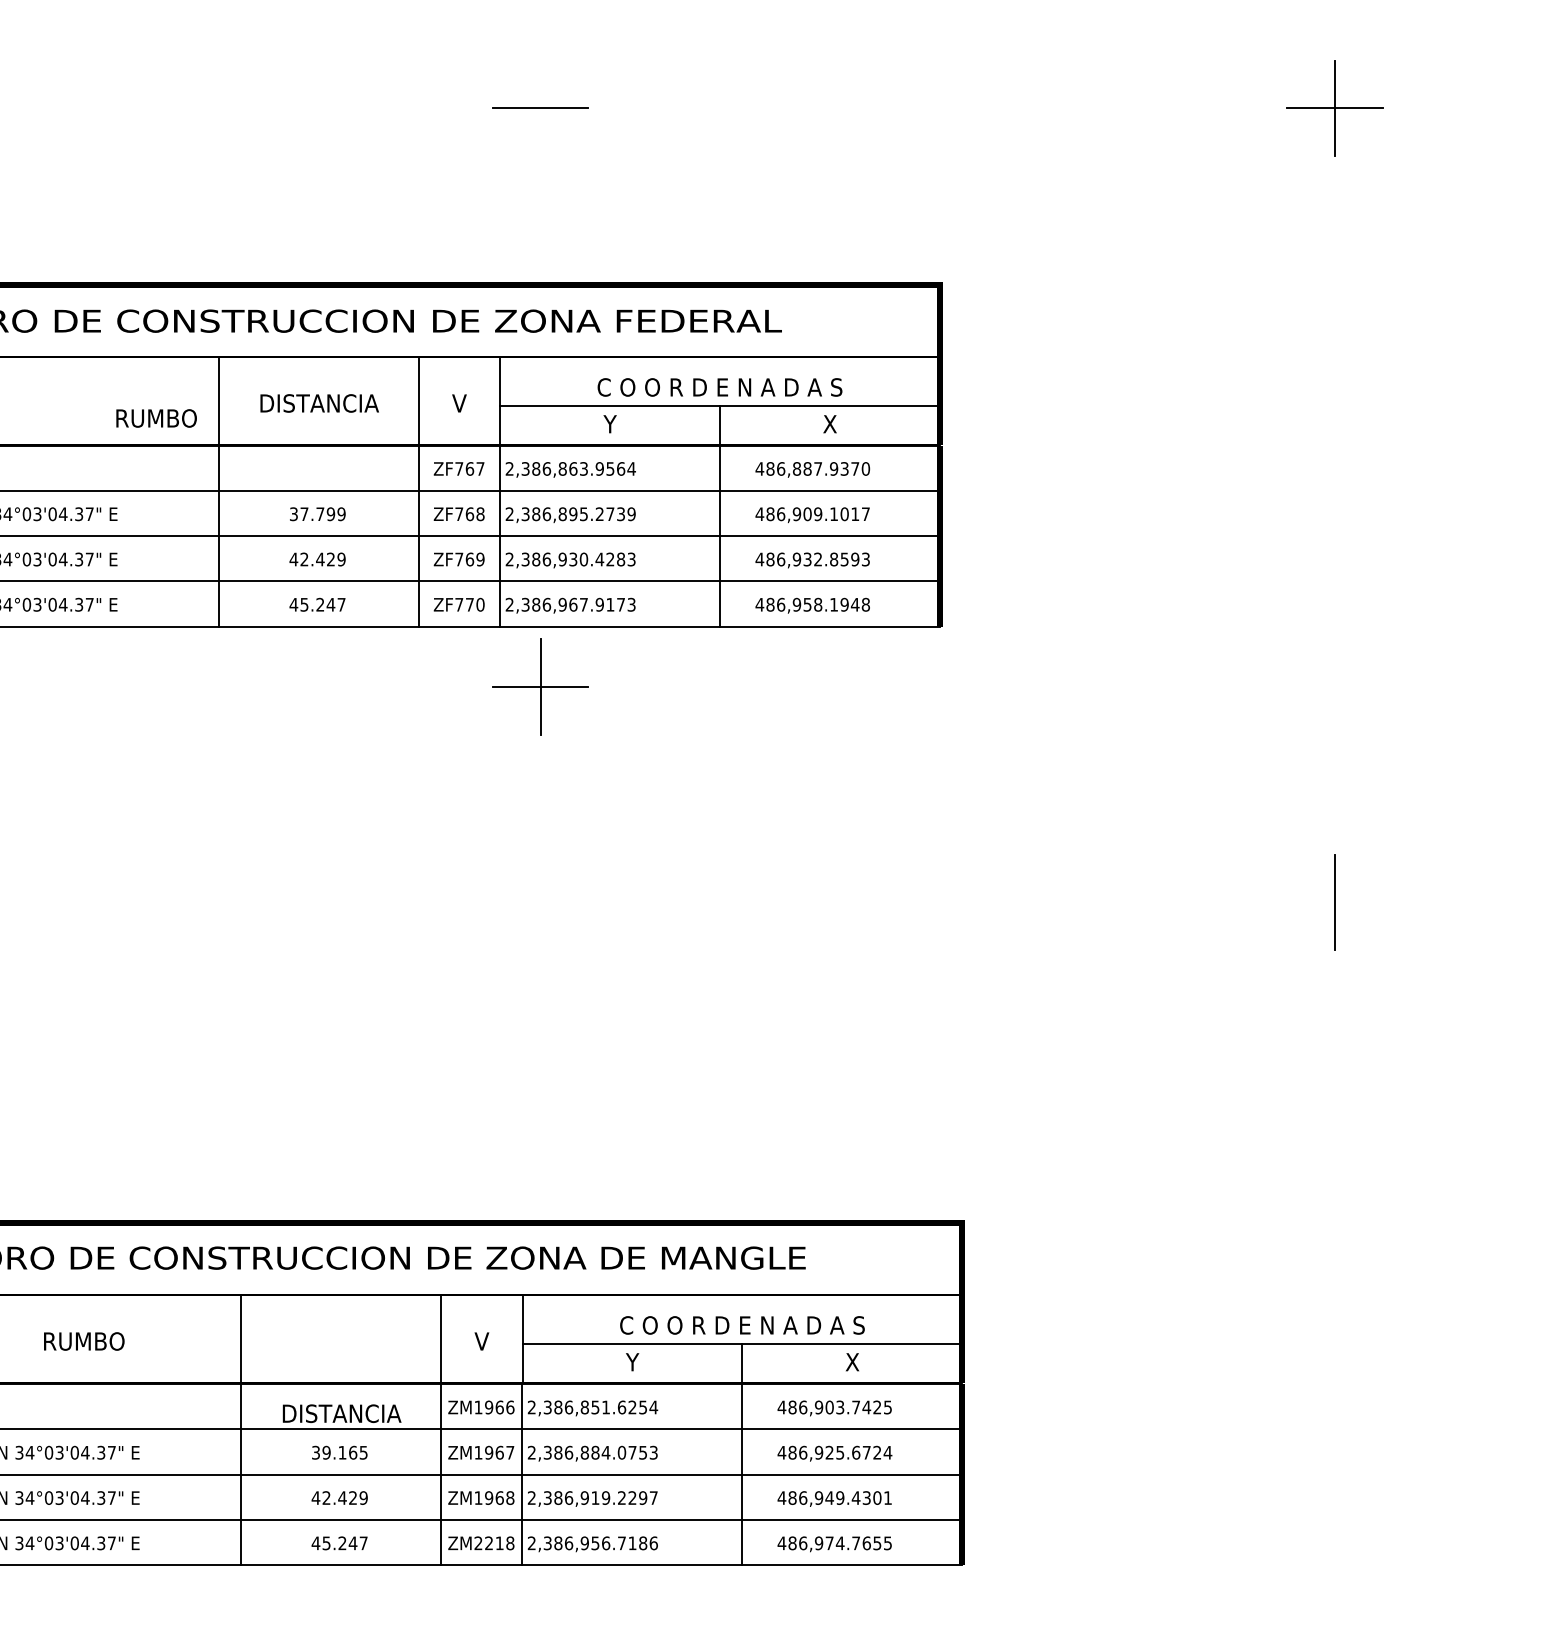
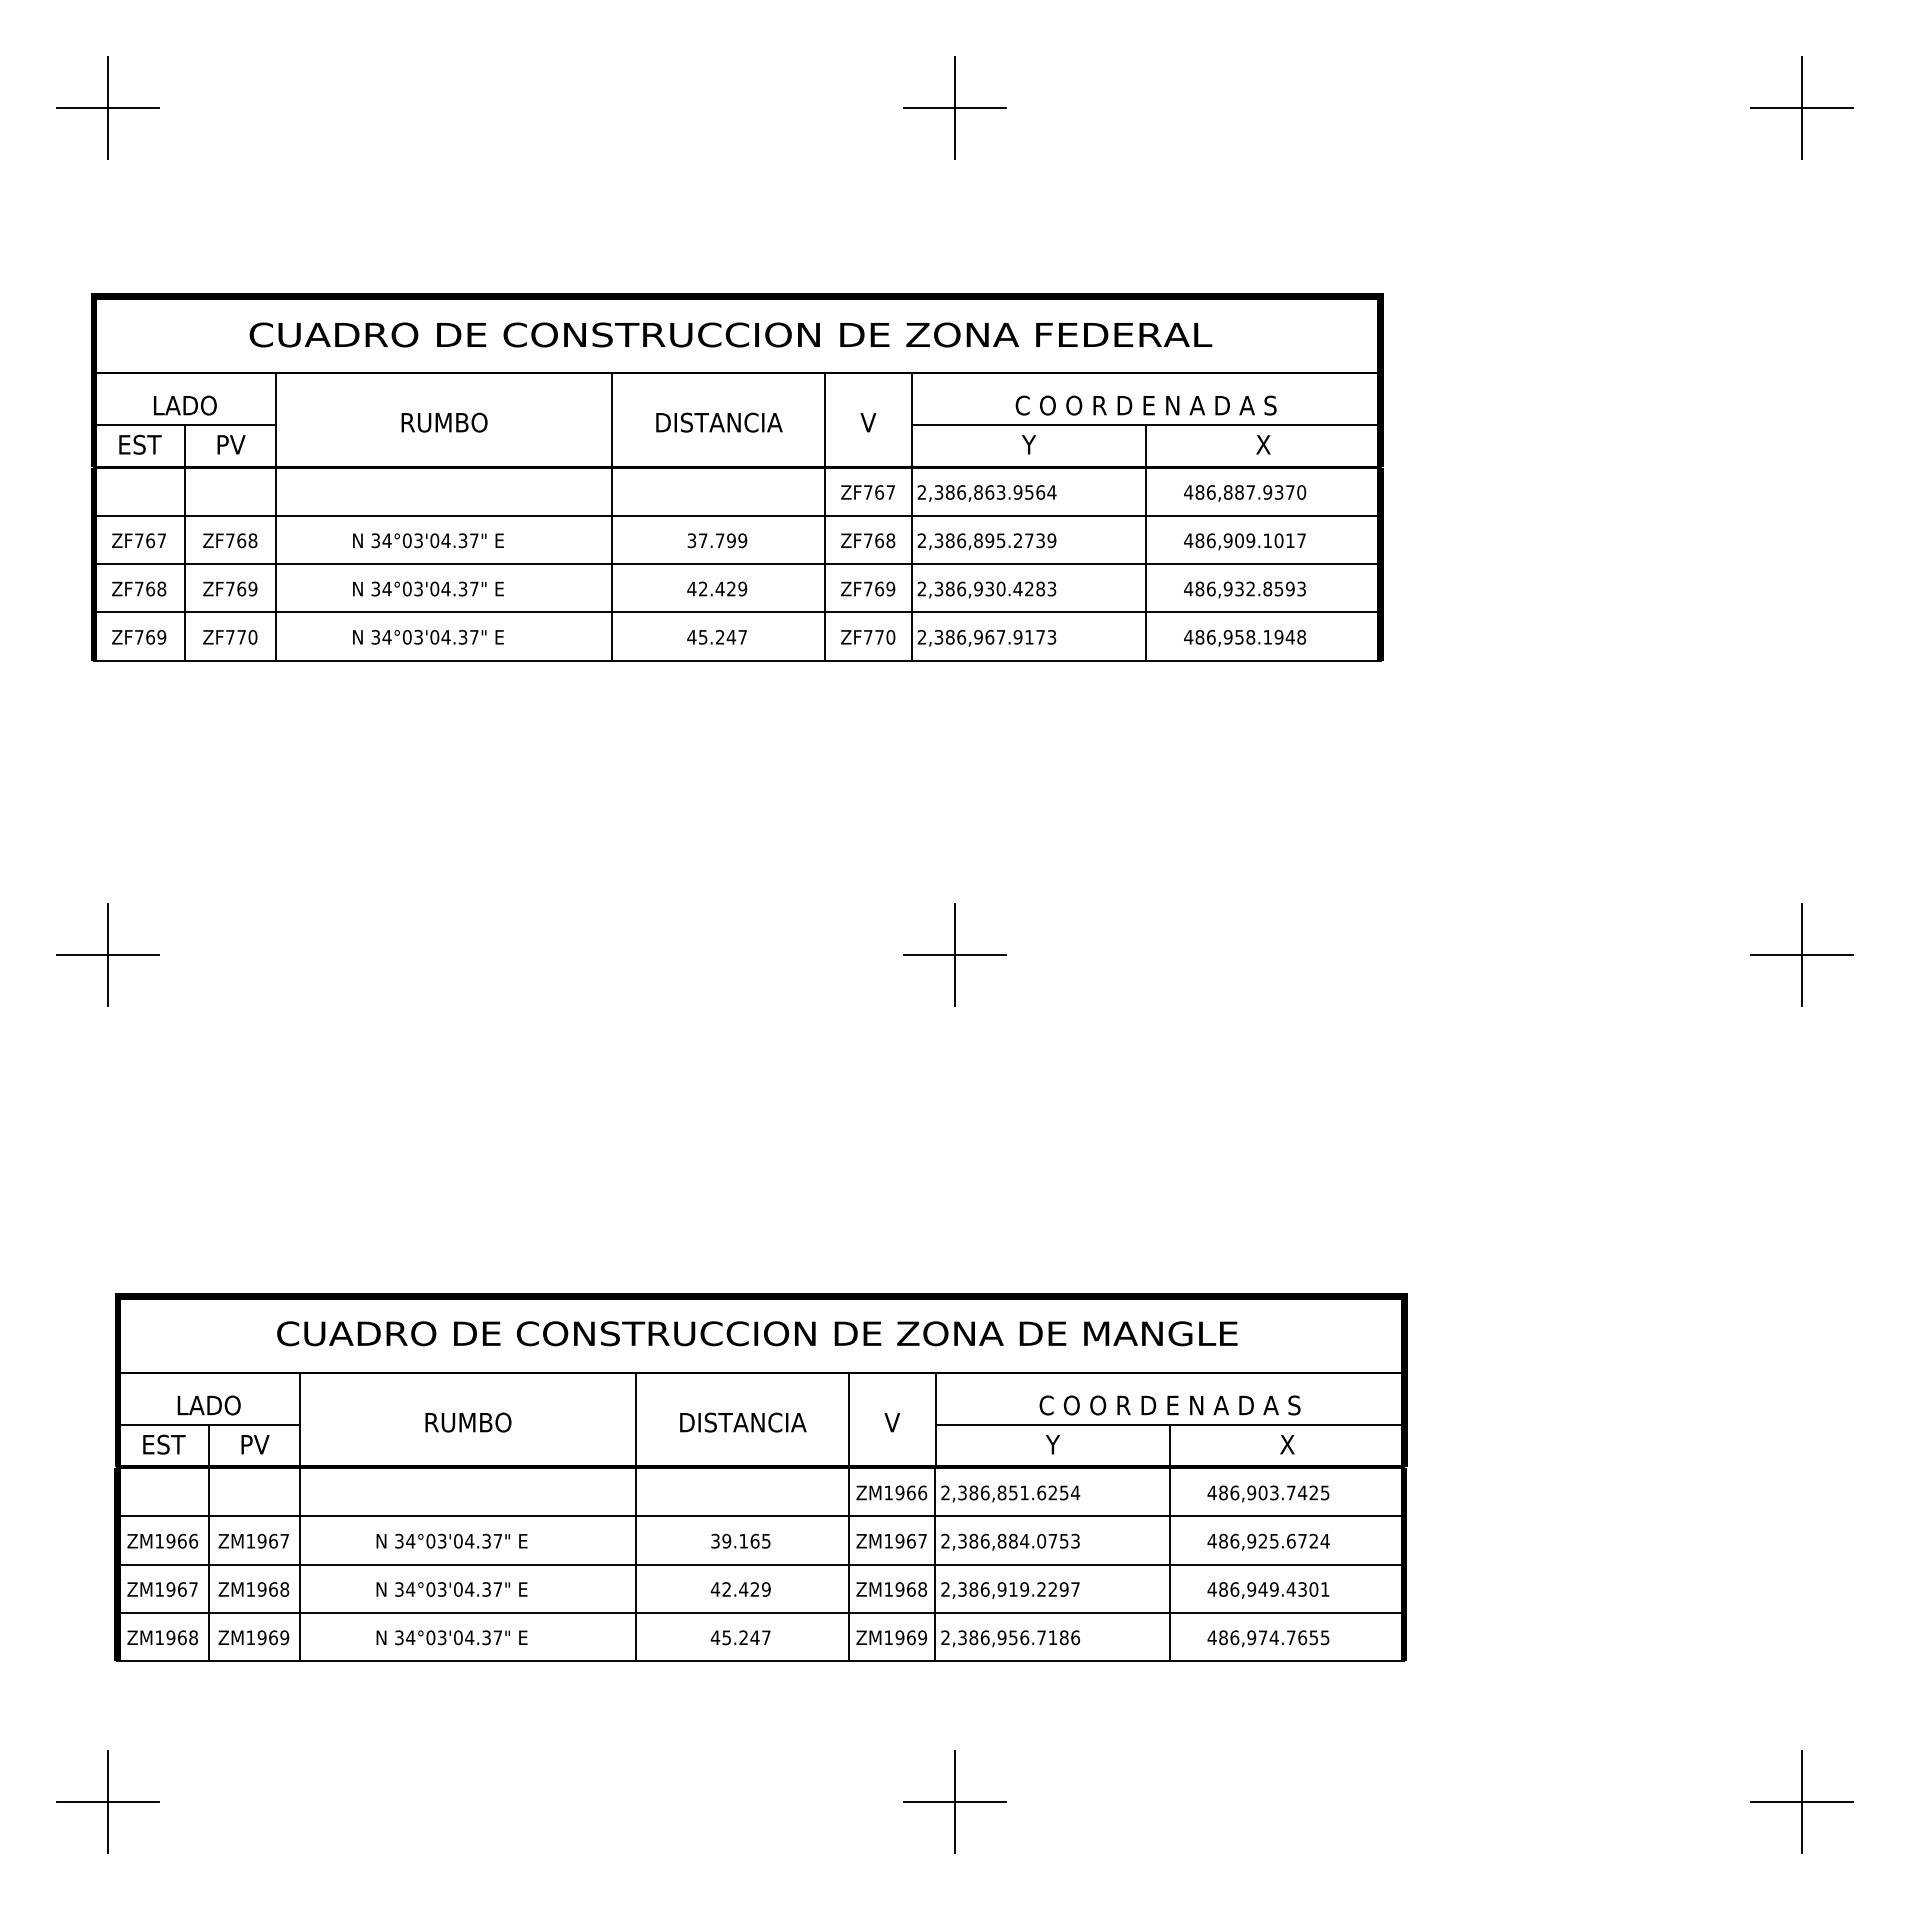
line: (540, 107) -> (954, 107), added
text: (156, 418) -> (444, 422), moved
part: (540, 686) -> (954, 954), moved
line: (1334, 903) -> (1801, 955), added
text: (342, 1413) -> (743, 1422), moved
text: (494, 1543) -> (905, 1637), ZM2218 -> ZM1969

